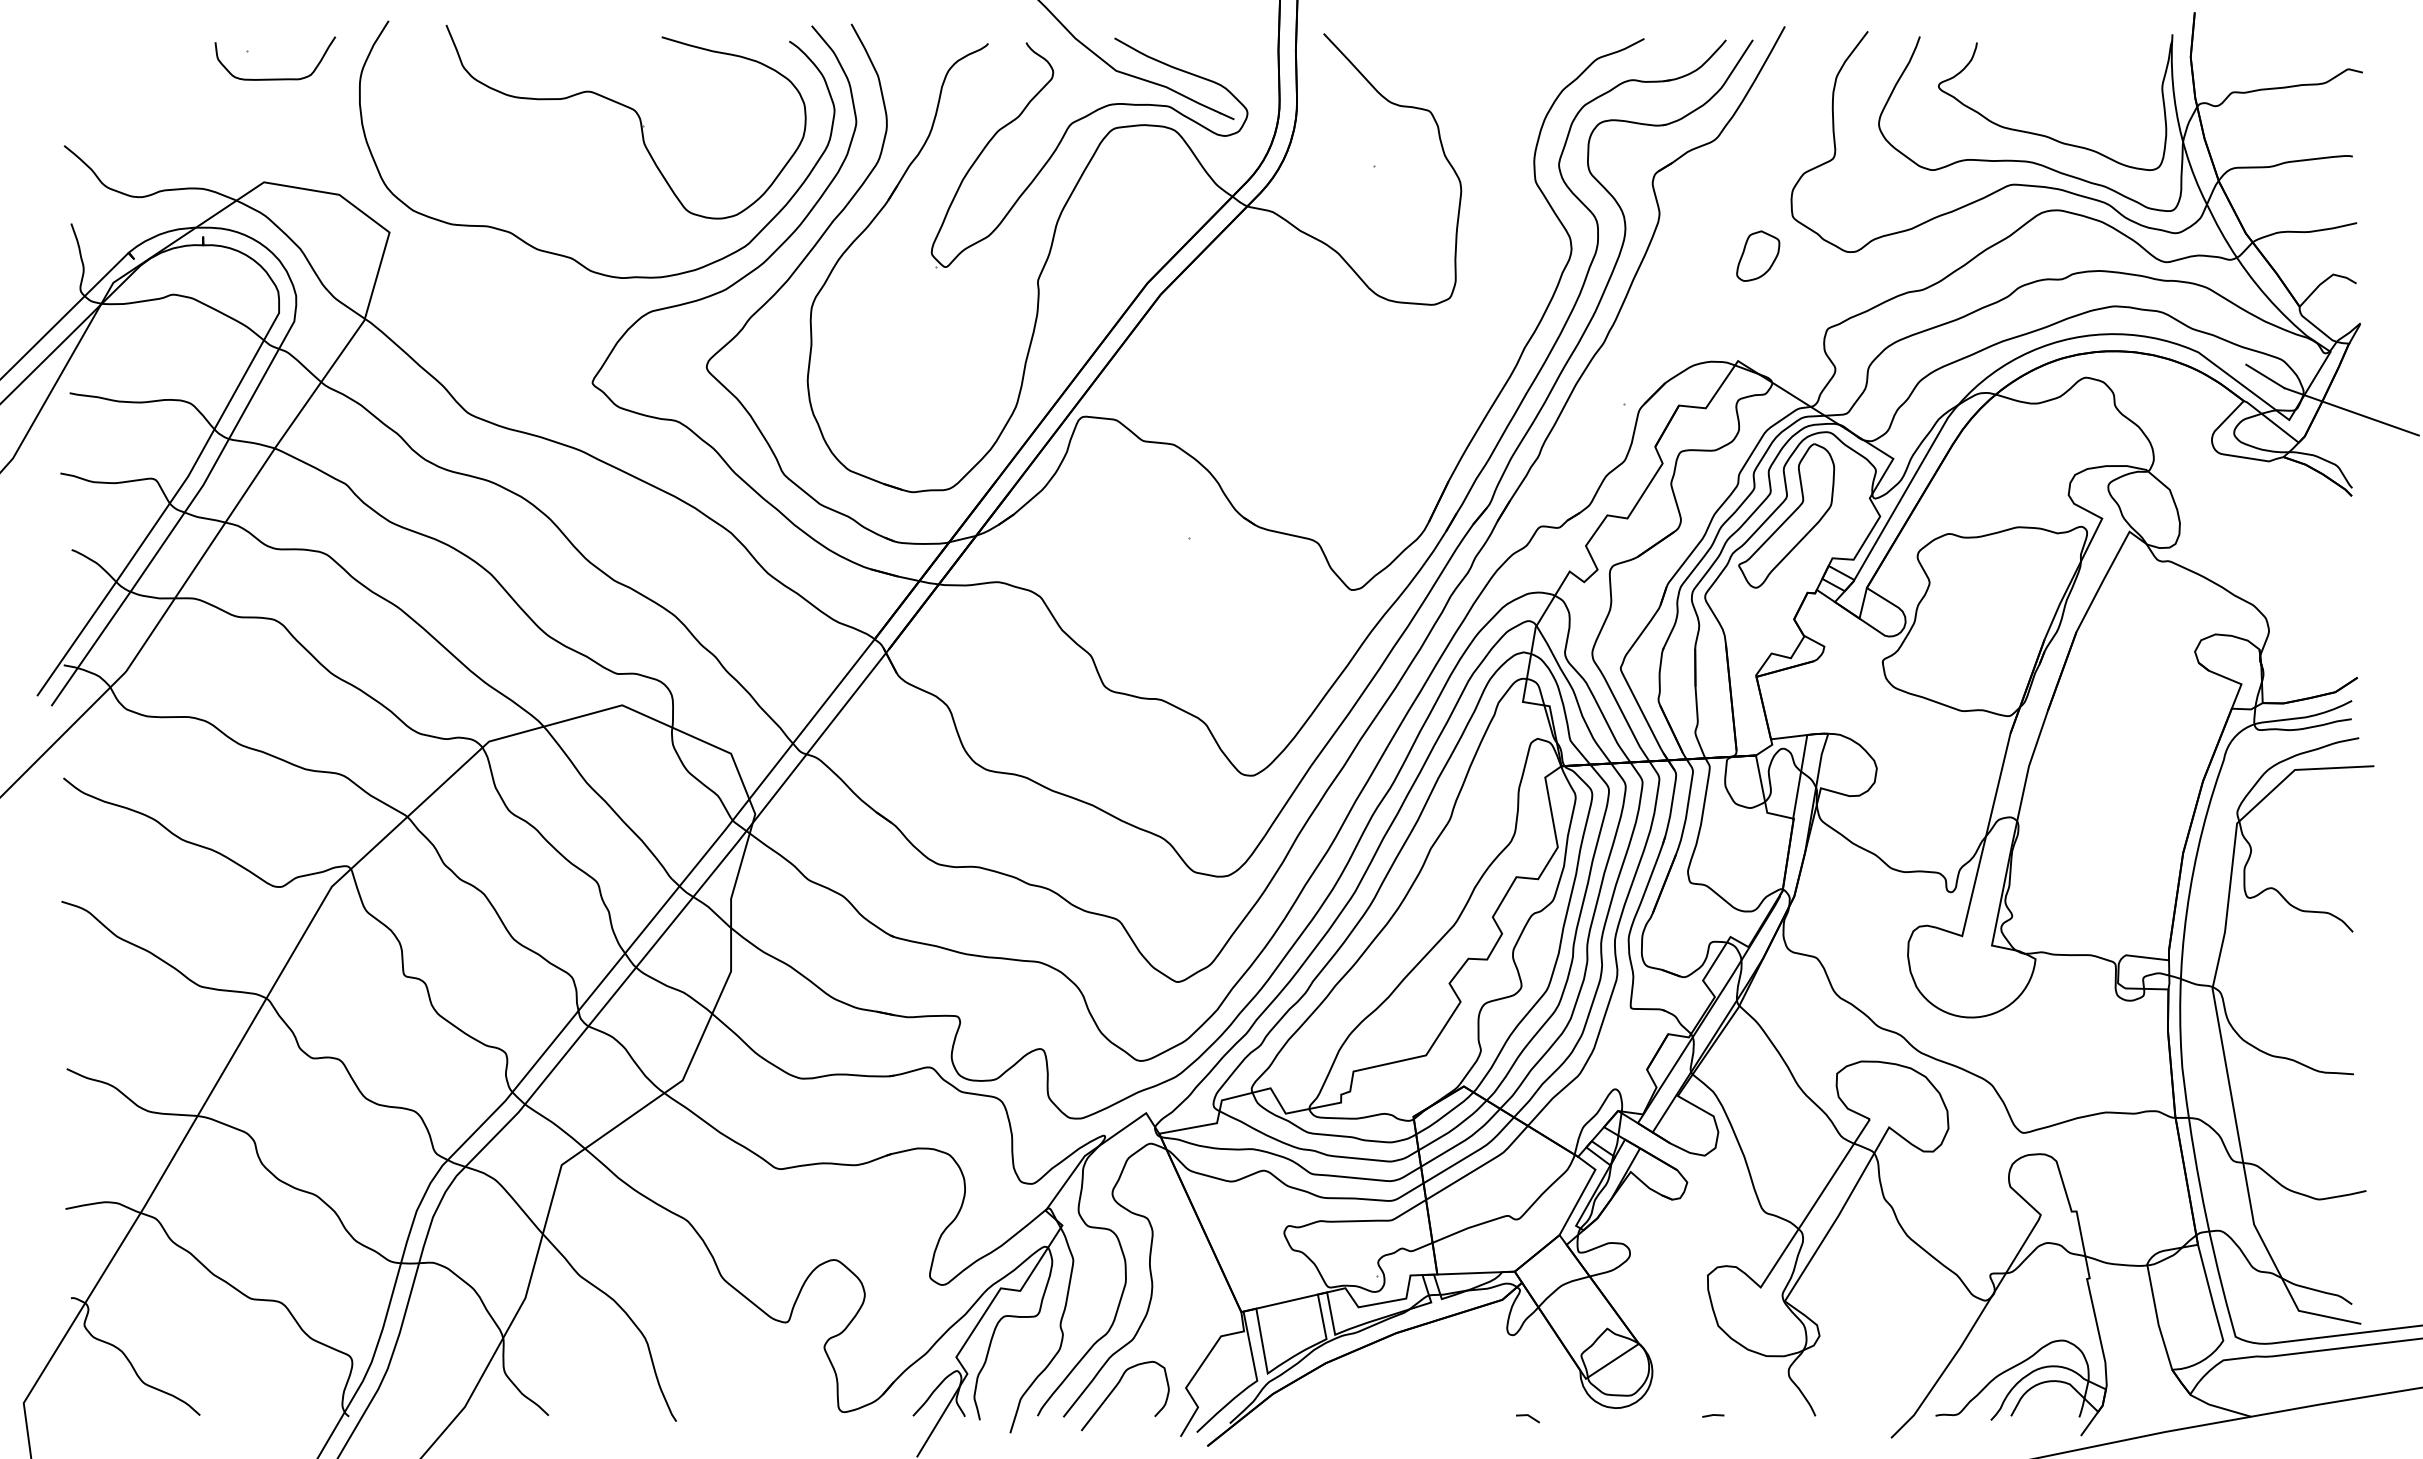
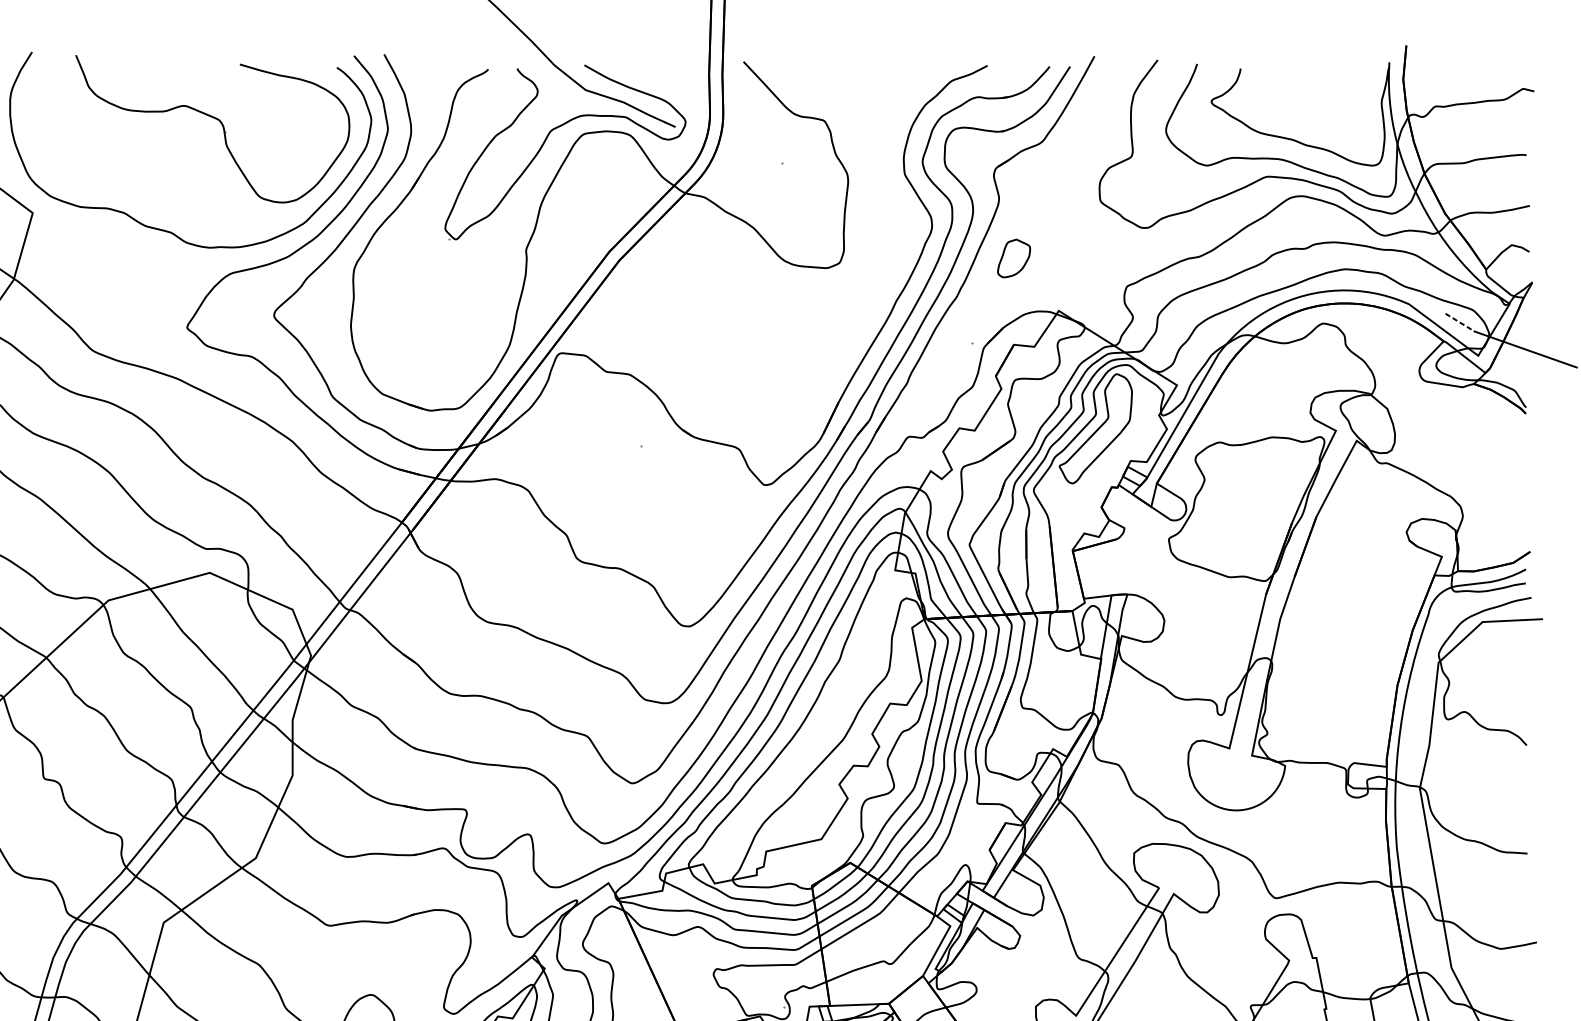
part: (1758, 255) -> (1014, 257), moved
line: (2265, 376) -> (1460, 322), solid -> dashed

